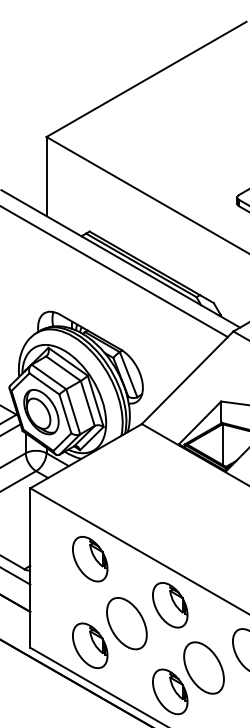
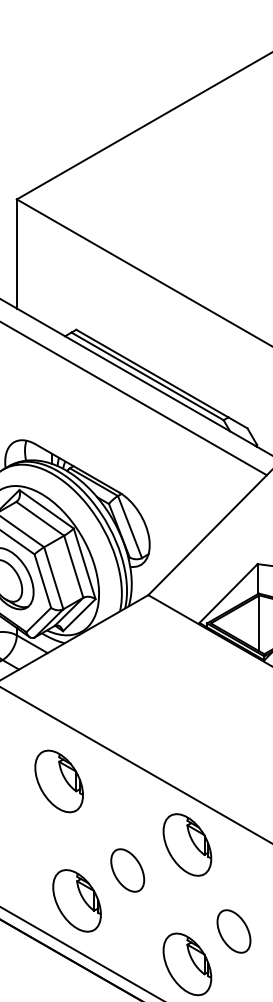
part: (90, 558) -> (59, 780), moved
part: (126, 623) -> (127, 870), size x0.6
part: (203, 667) -> (233, 930), size x0.6

